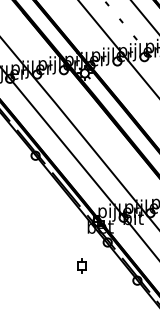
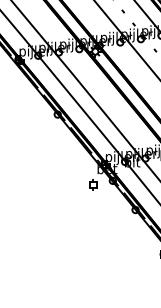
part: (82, 265) -> (93, 184), moved

